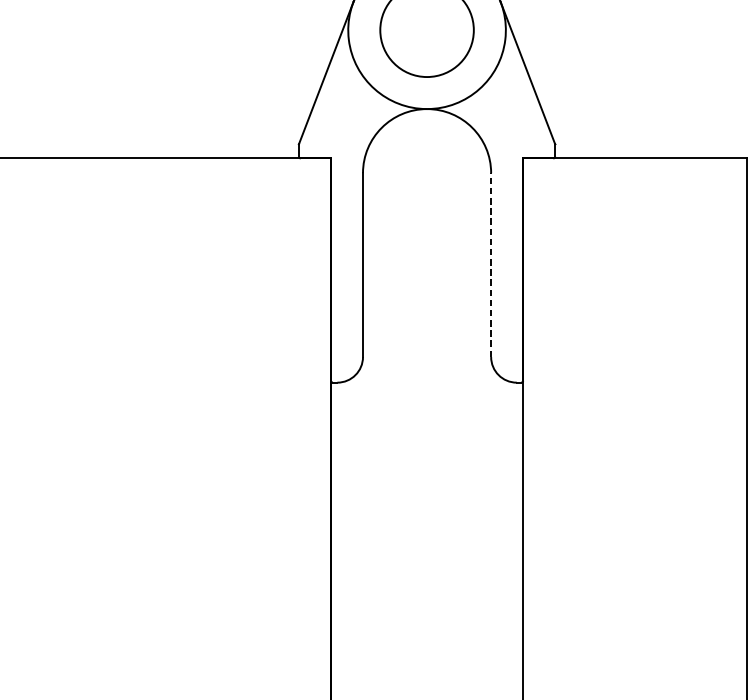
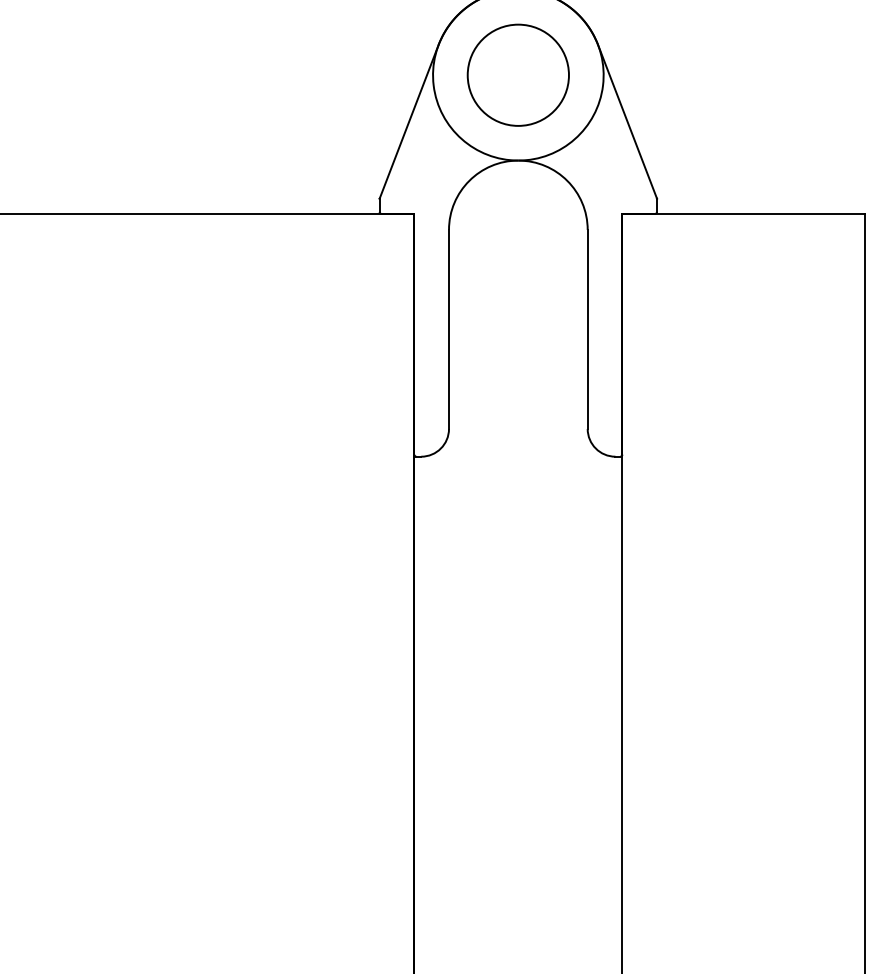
line: (490, 265) -> (587, 329), dashed -> solid

